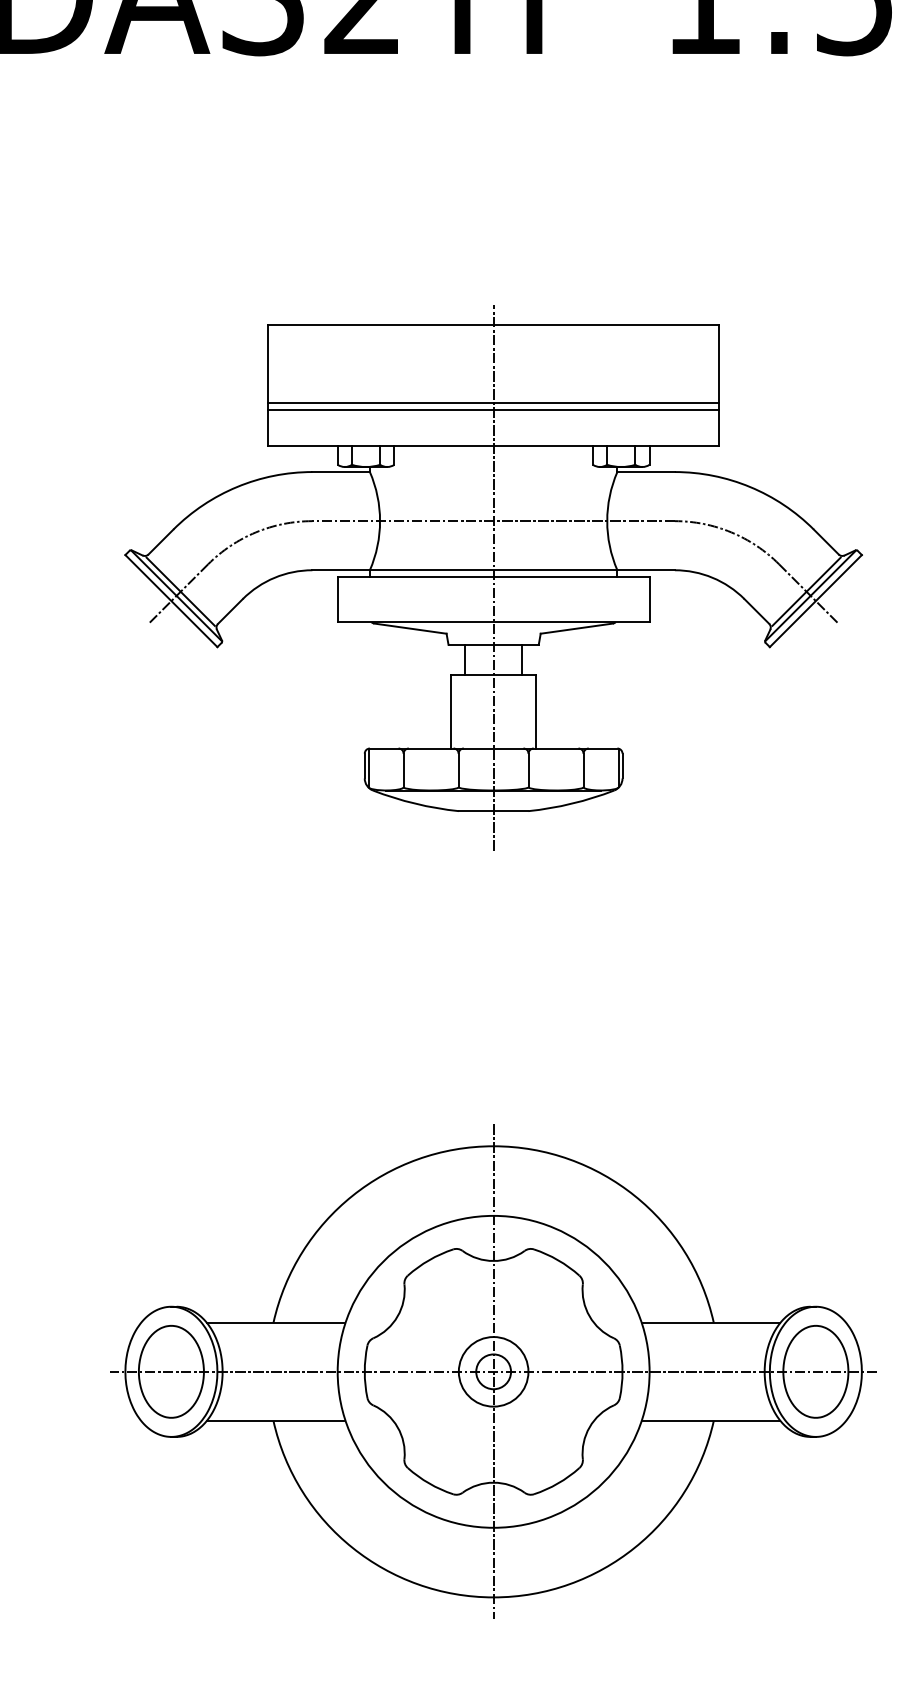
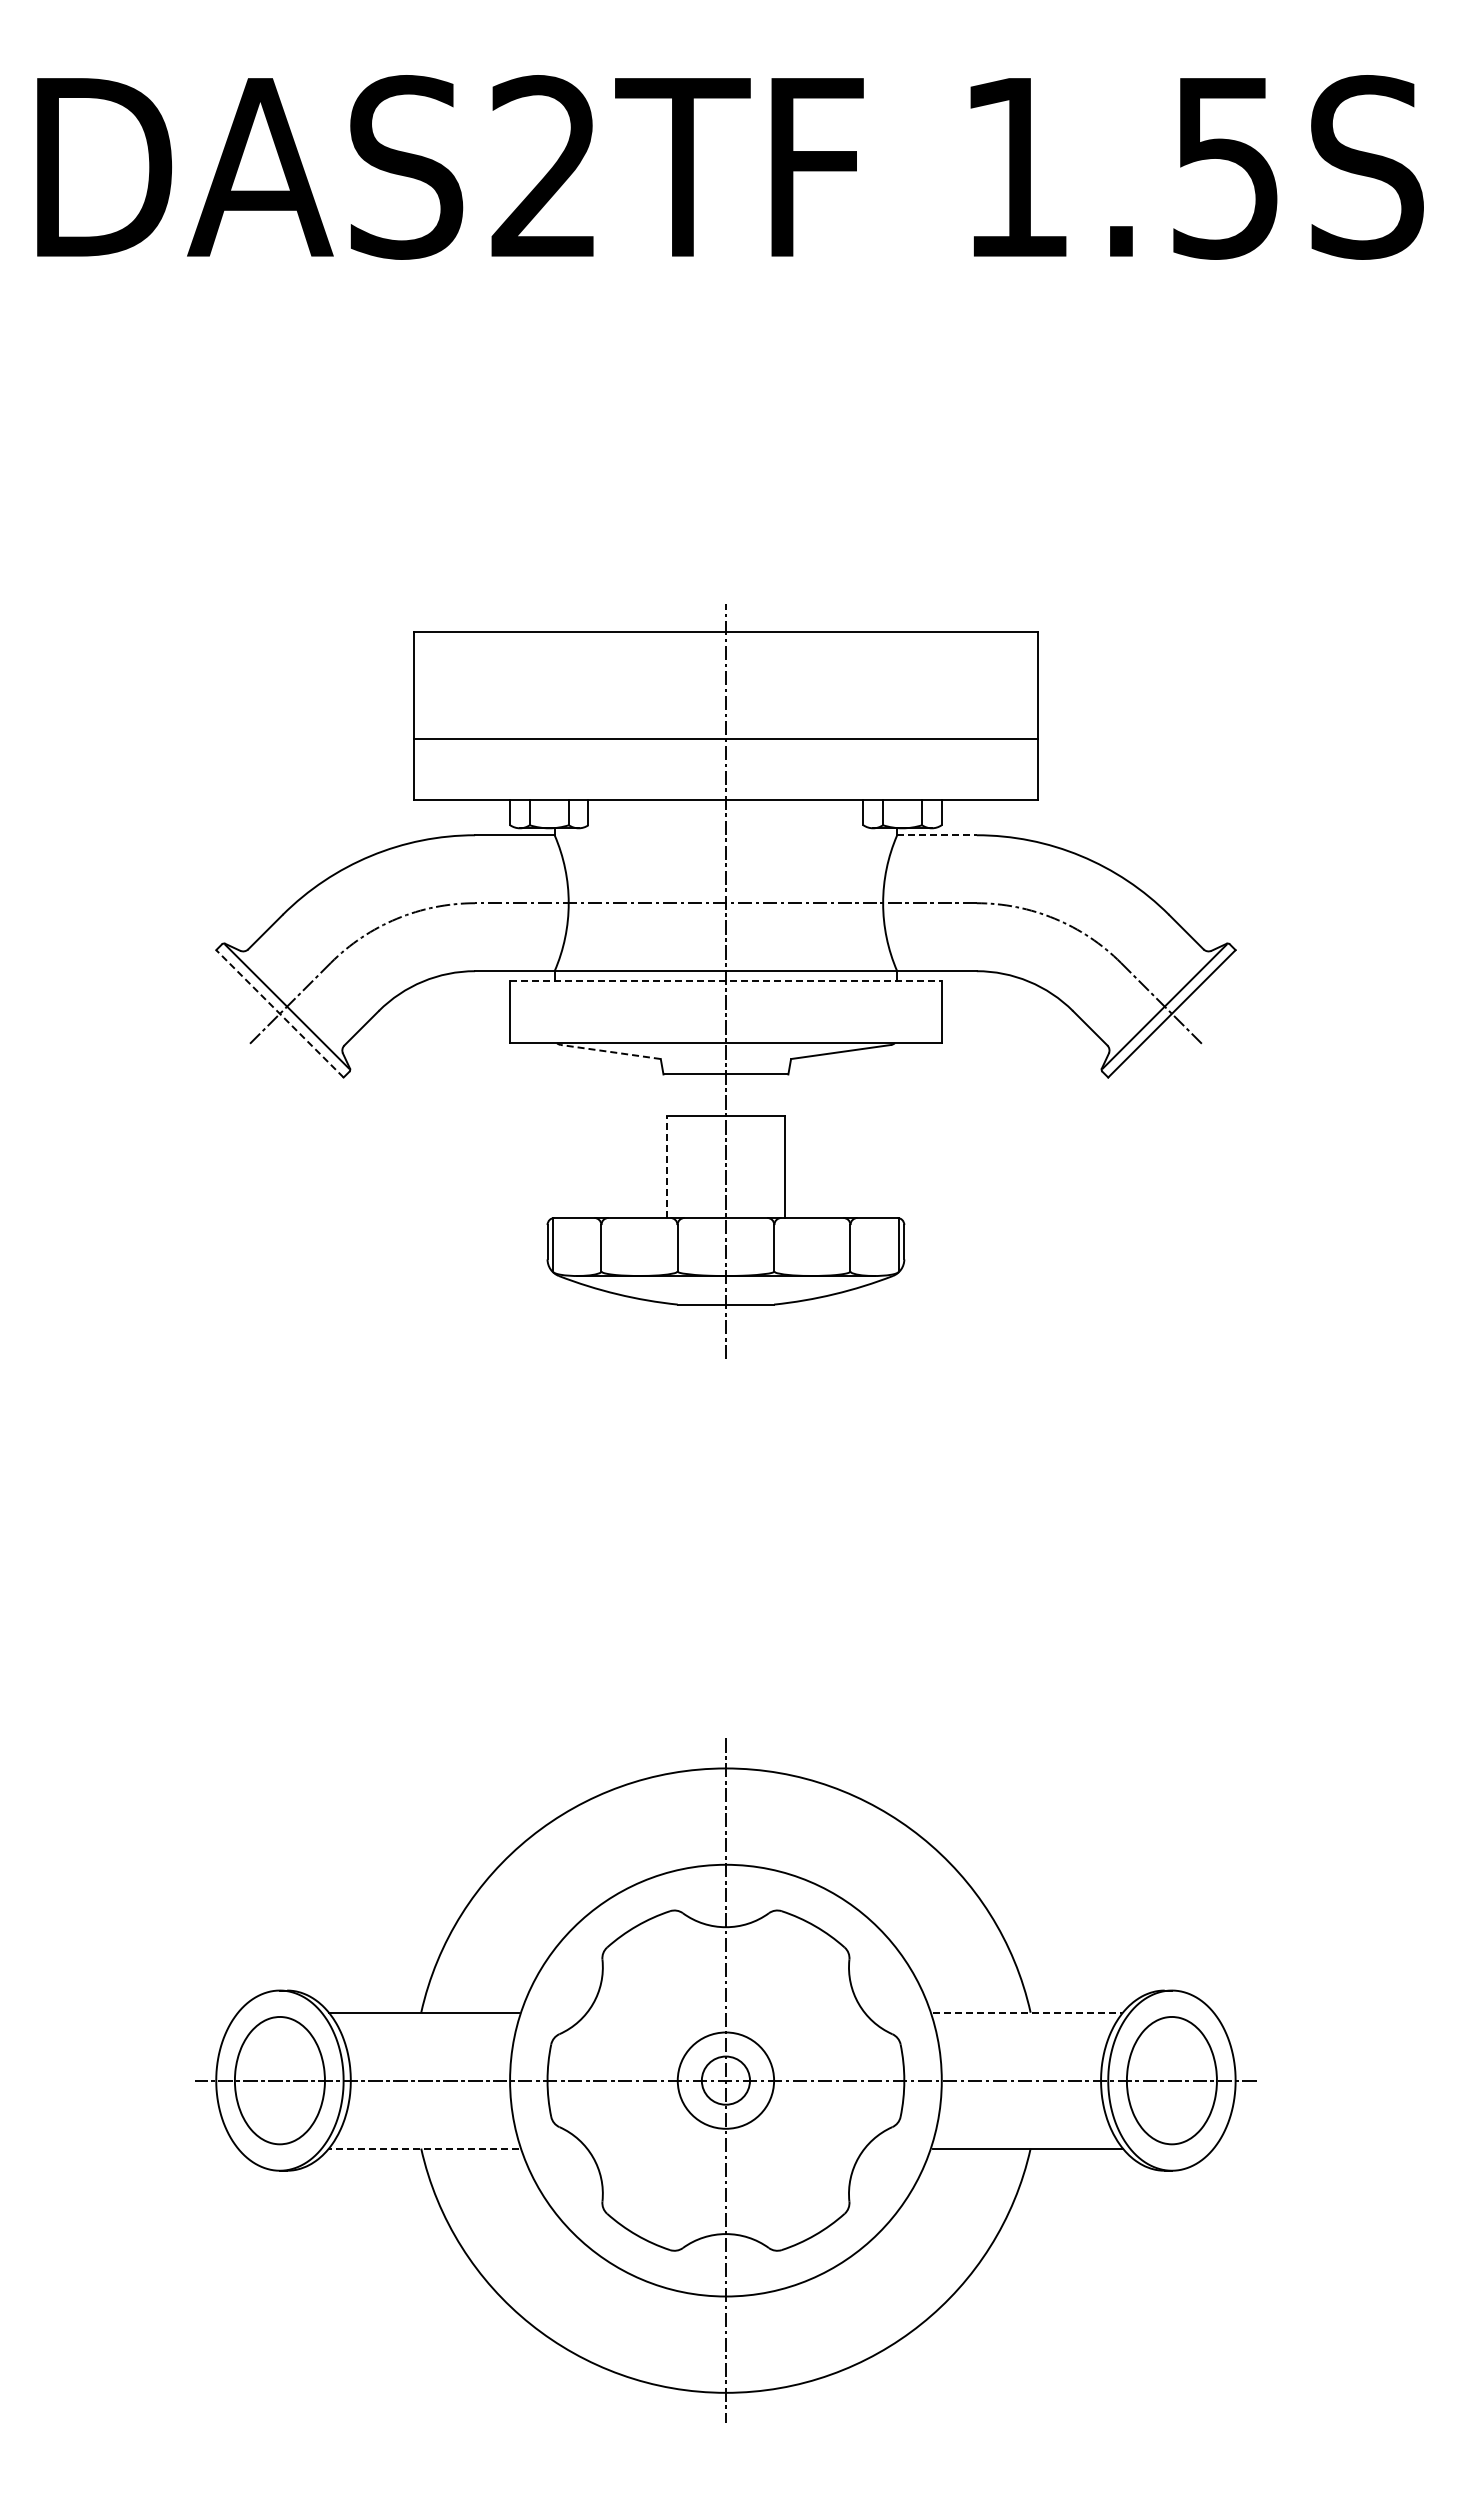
line: (493, 410) -> (725, 749), removed
line: (646, 472) -> (937, 835), solid -> dashed
line: (493, 576) -> (725, 980), solid -> dashed
line: (180, 591) -> (292, 1000), removed
line: (806, 591) -> (1158, 1000), removed
line: (171, 600) -> (279, 1013), solid -> dashed
line: (410, 628) -> (610, 1051), solid -> dashed
line: (465, 659) -> (686, 1094), removed
line: (522, 659) -> (765, 1094), removed
line: (451, 711) -> (667, 1166), solid -> dashed
line: (712, 1322) -> (1028, 2012), solid -> dashed
line: (275, 1420) -> (423, 2148), solid -> dashed

